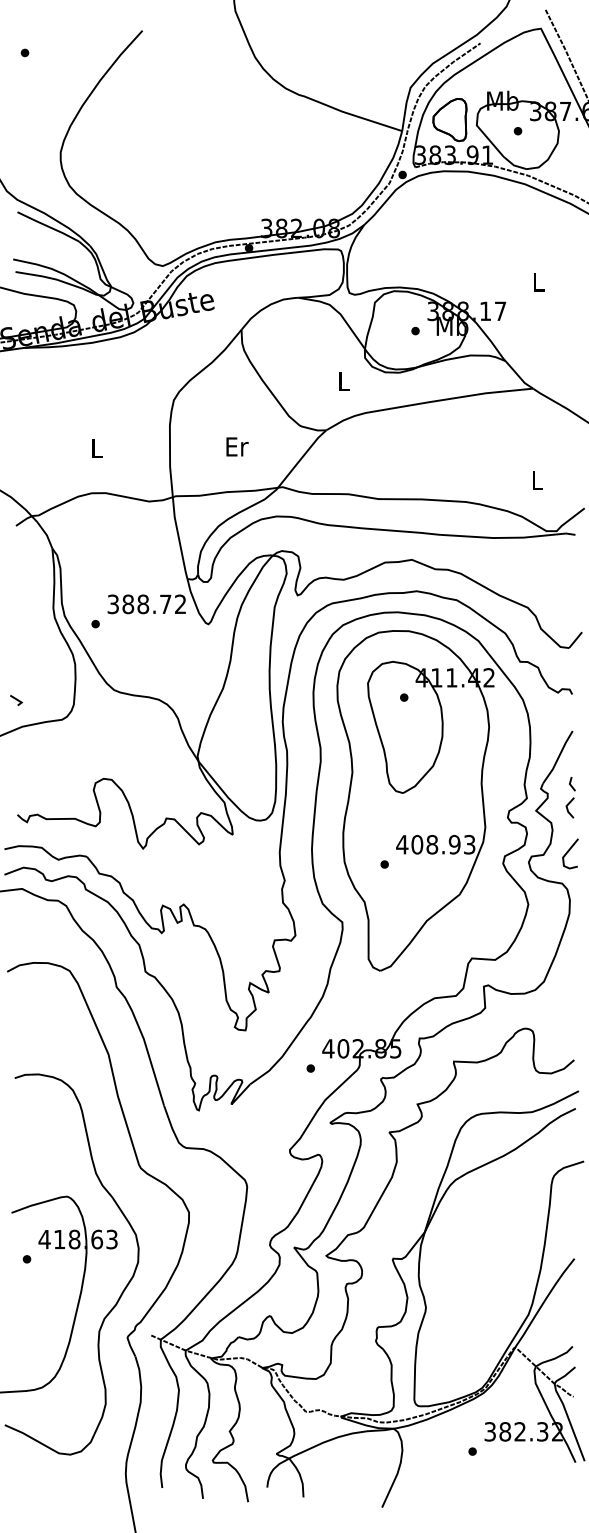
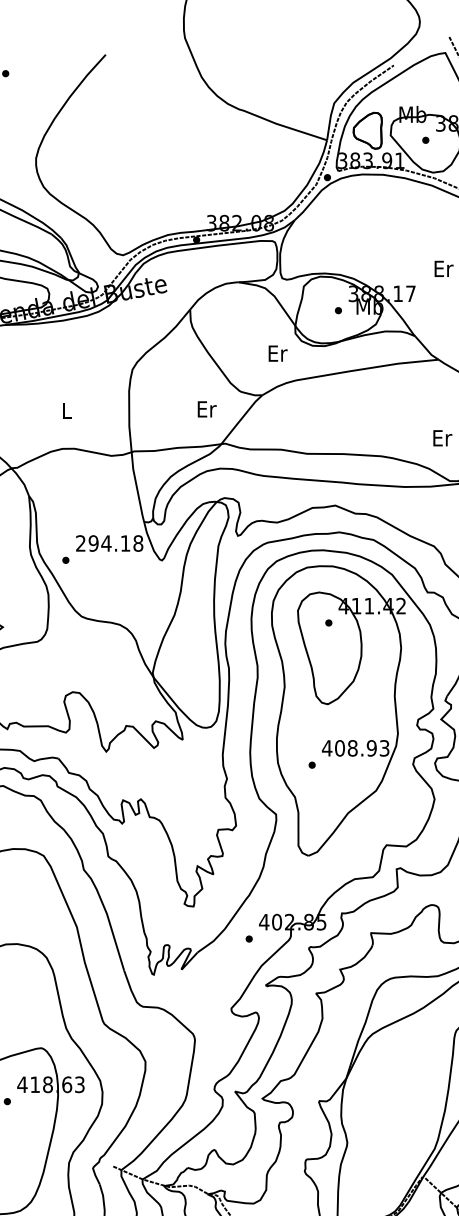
text: (539, 281) -> (444, 268), L -> Er
text: (344, 381) -> (277, 353), L -> Er
text: (237, 446) -> (207, 409), moved
text: (538, 480) -> (443, 437), L -> Er
text: (146, 604) -> (109, 543), 388.72 -> 294.18

